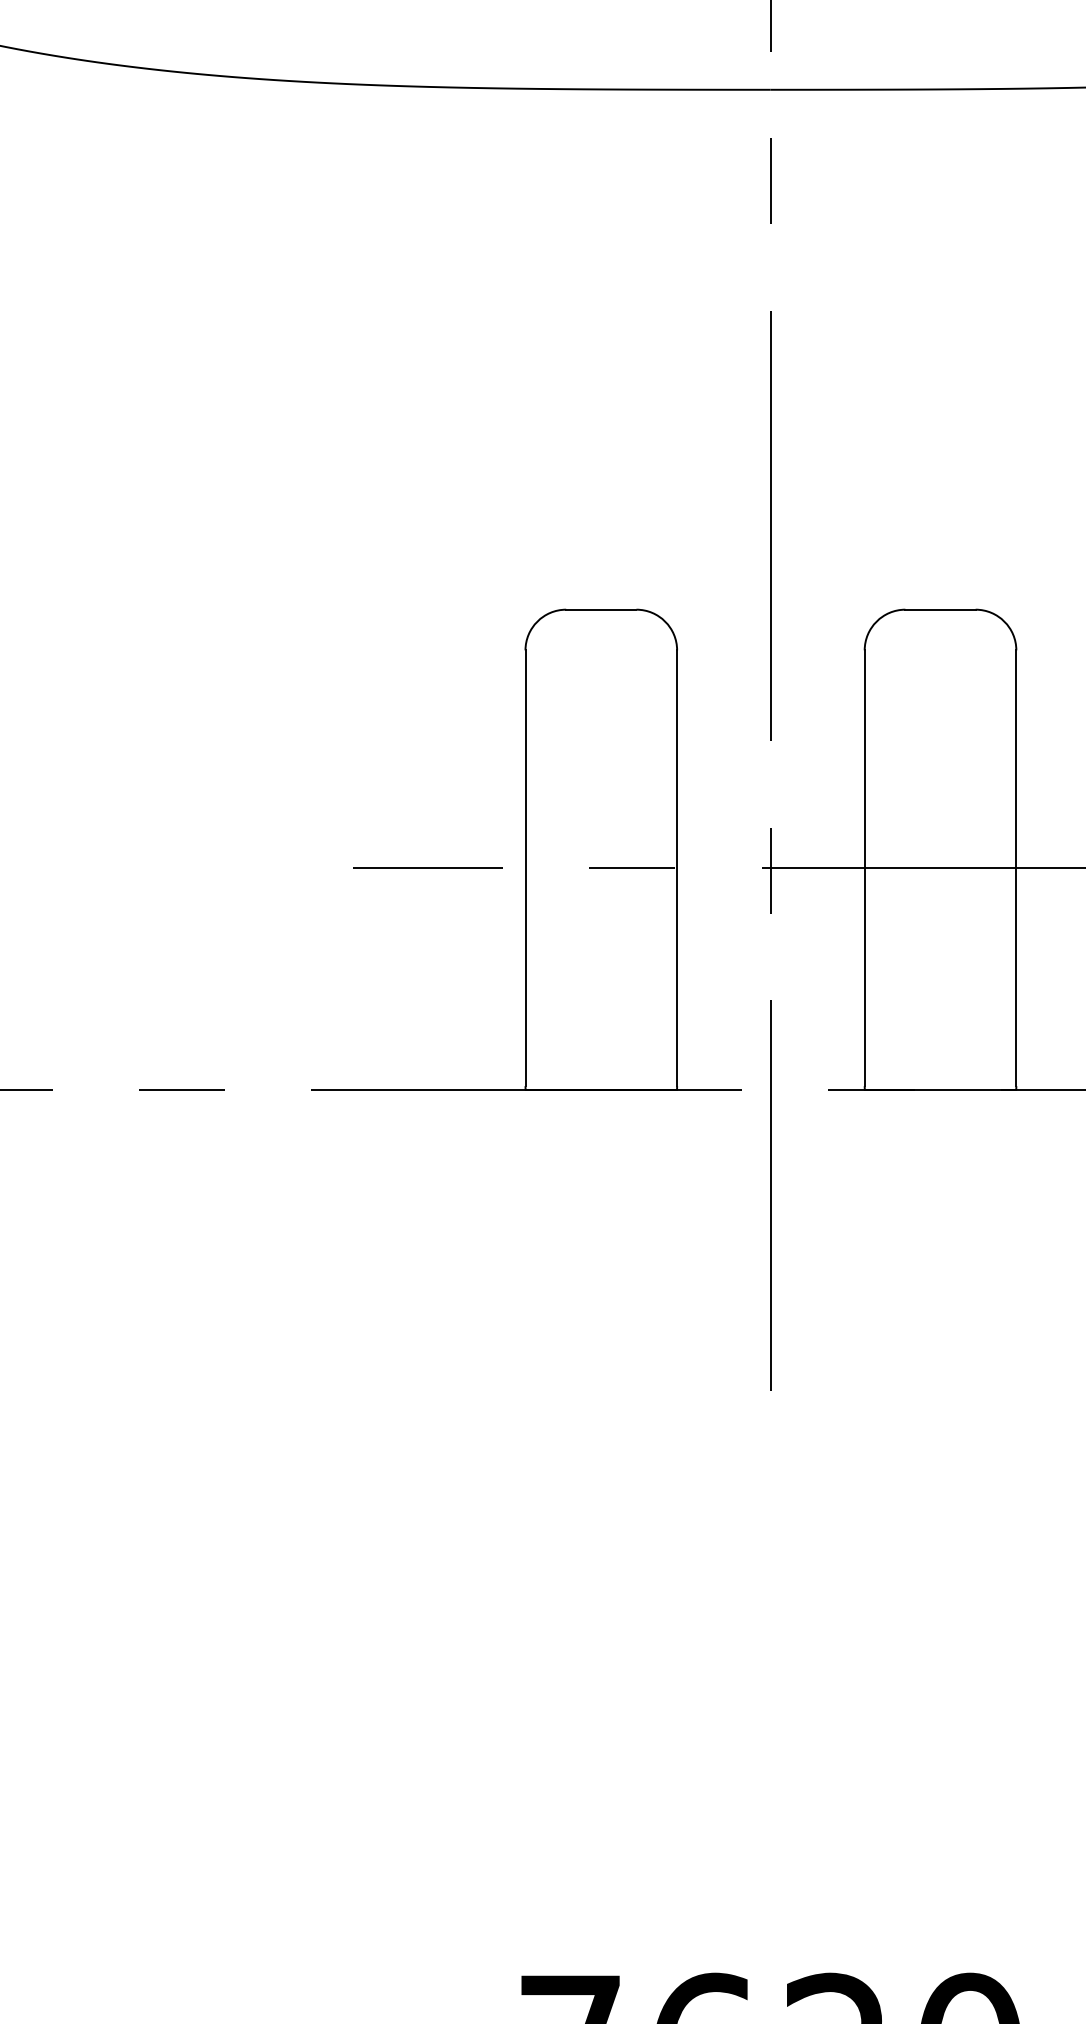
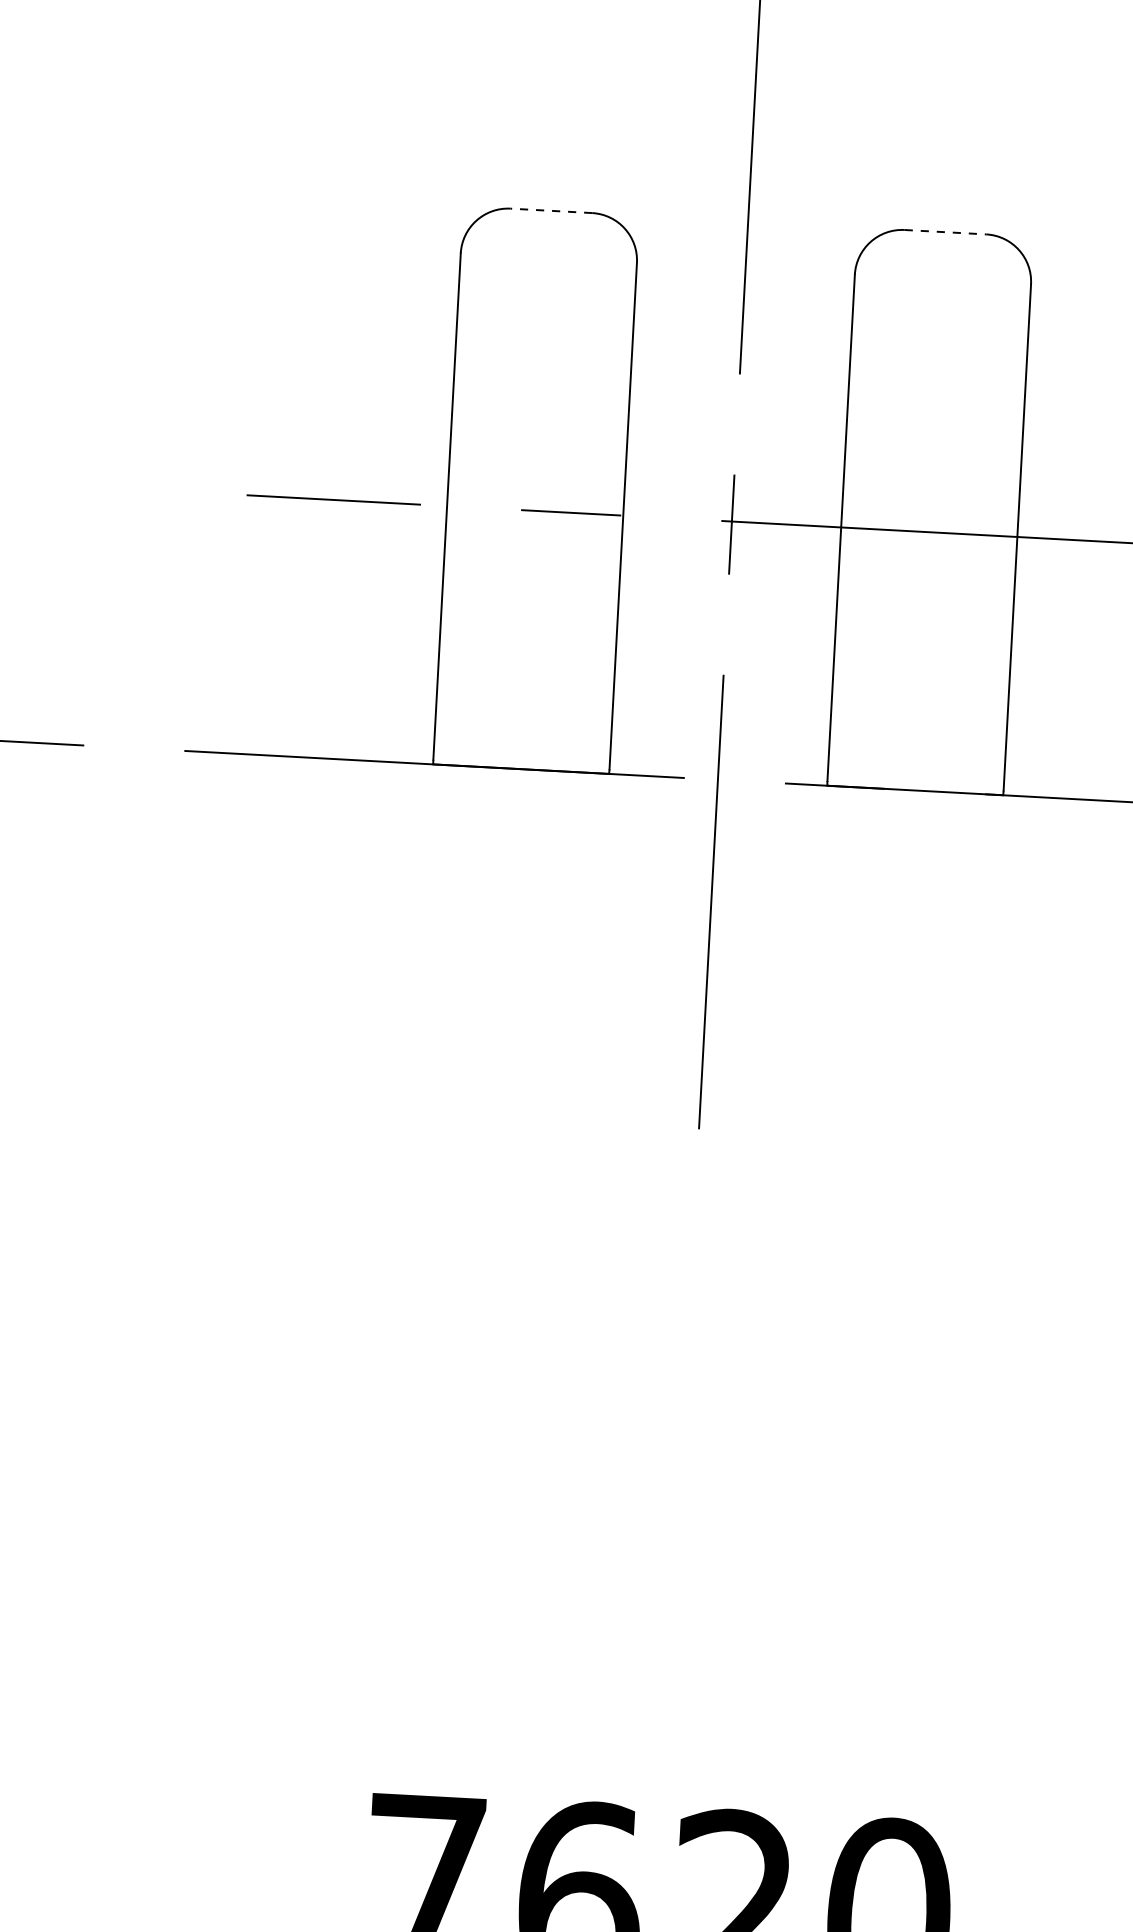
line: (600, 609) -> (550, 210), solid -> dashed
line: (941, 609) -> (946, 232), solid -> dashed

